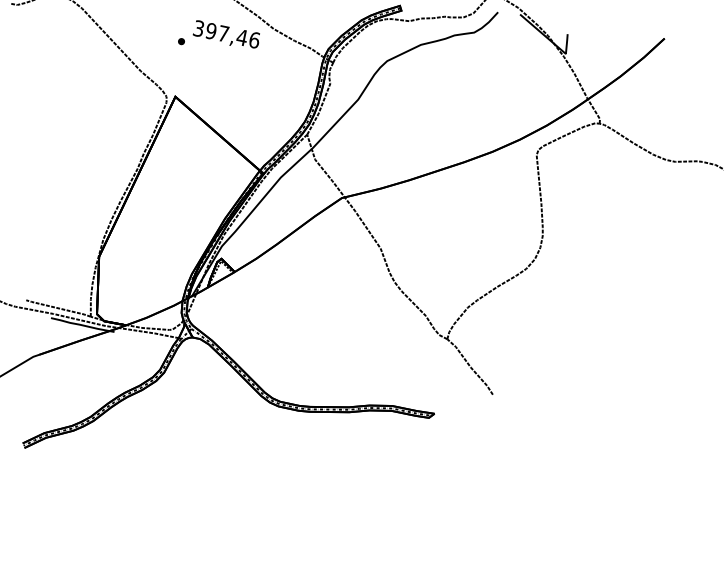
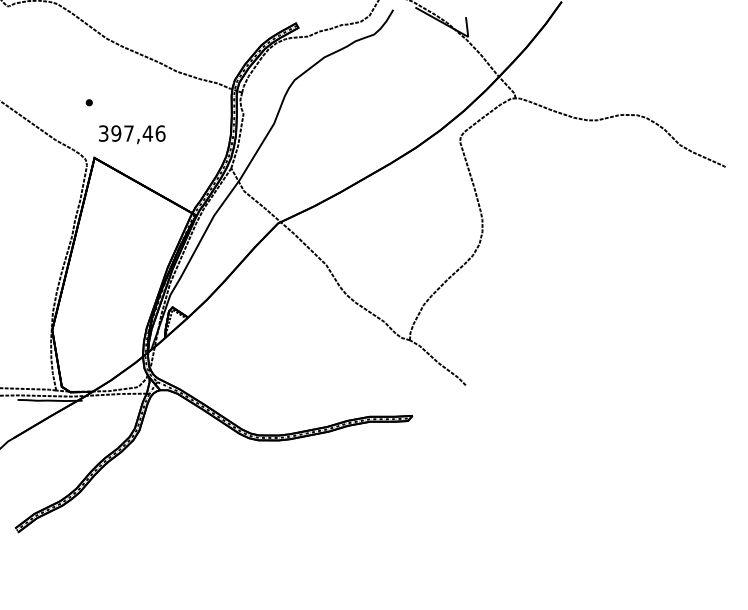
text: (226, 35) -> (132, 134), moved

